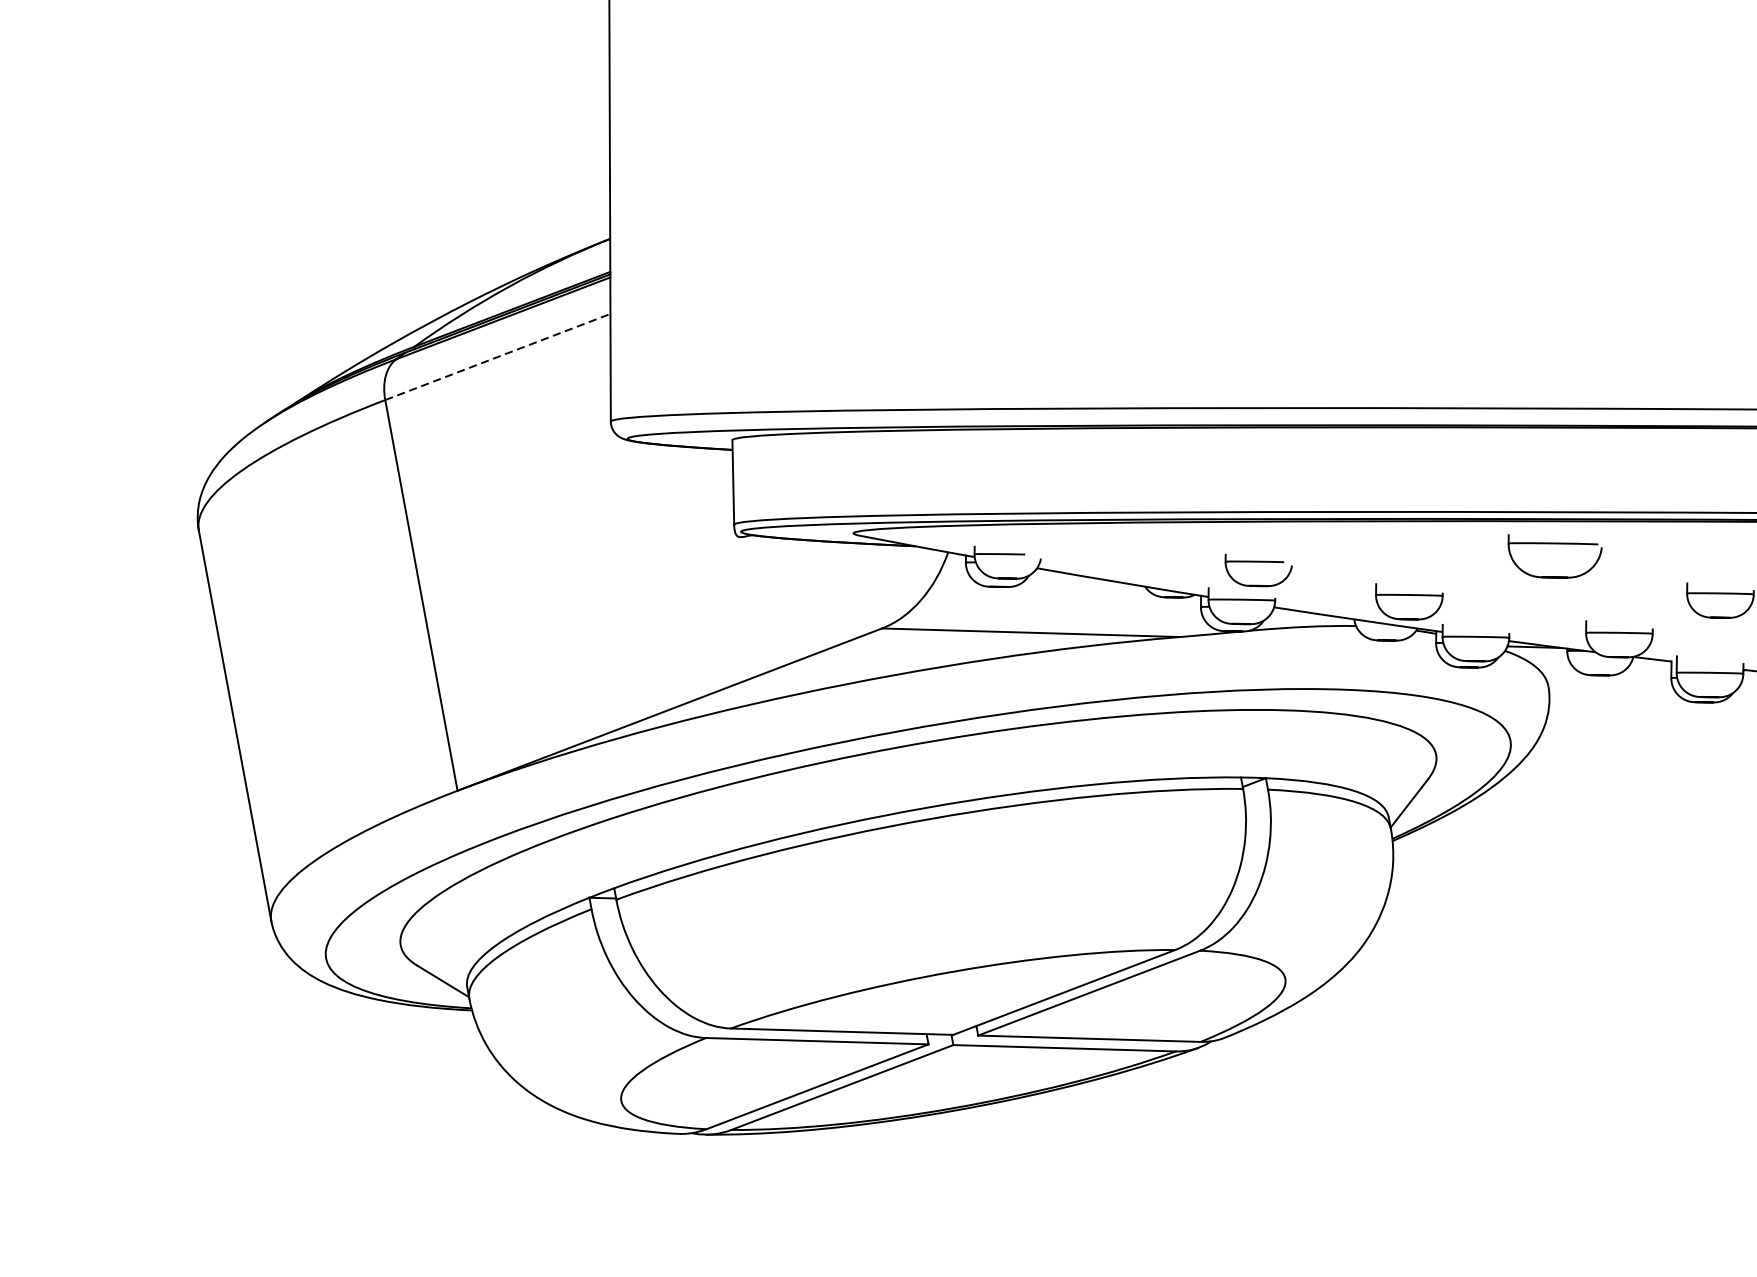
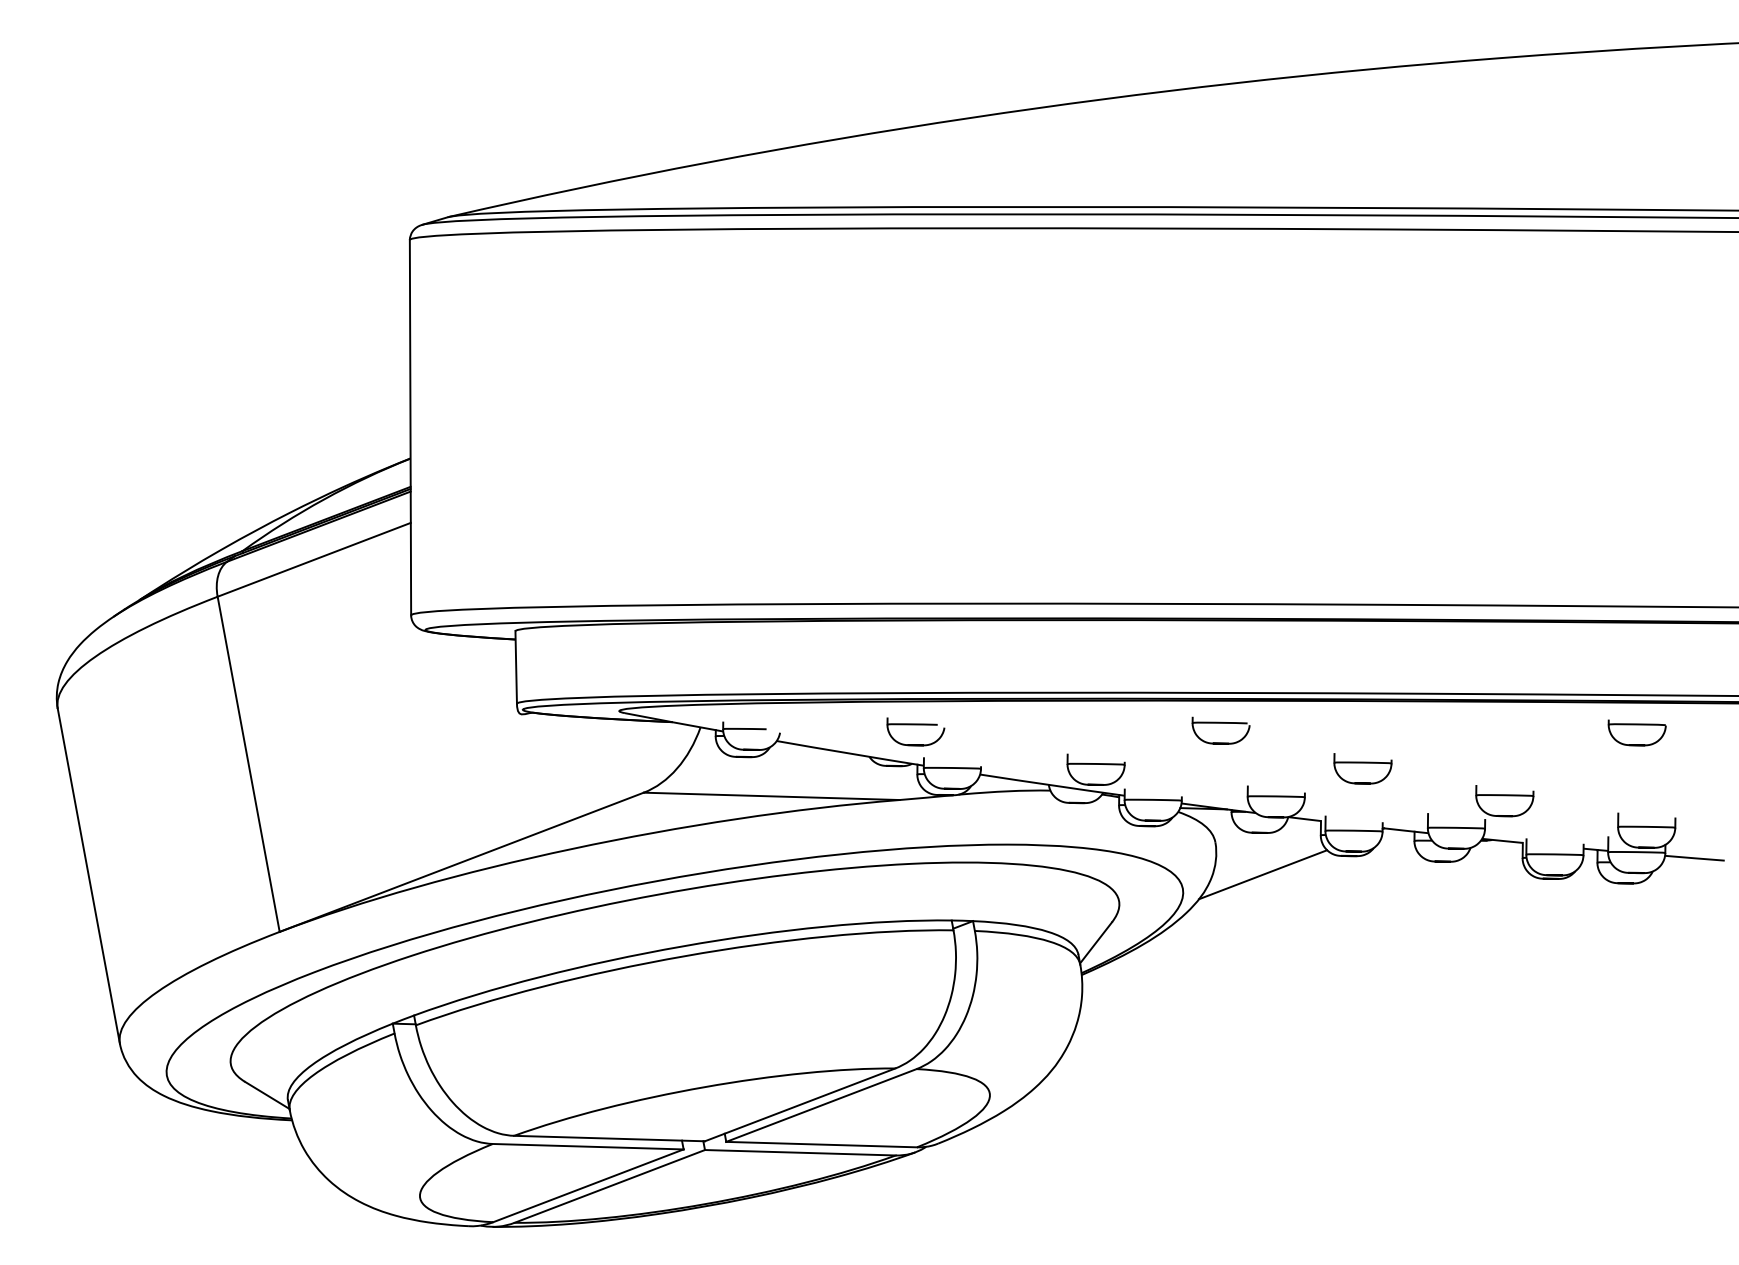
line: (498, 356) -> (314, 559), dashed -> solid
part: (1554, 555) -> (1220, 730), size x0.71
part: (1258, 569) -> (915, 731), moved
line: (1604, 723) -> (1263, 874), added

